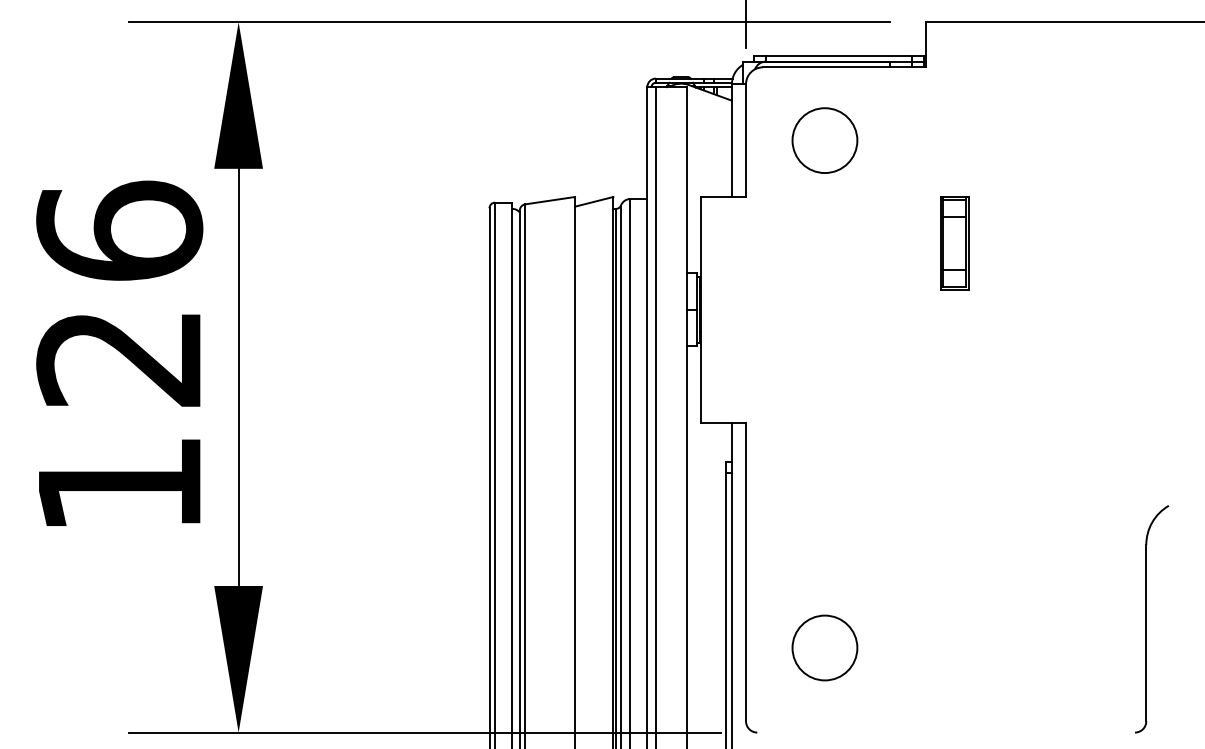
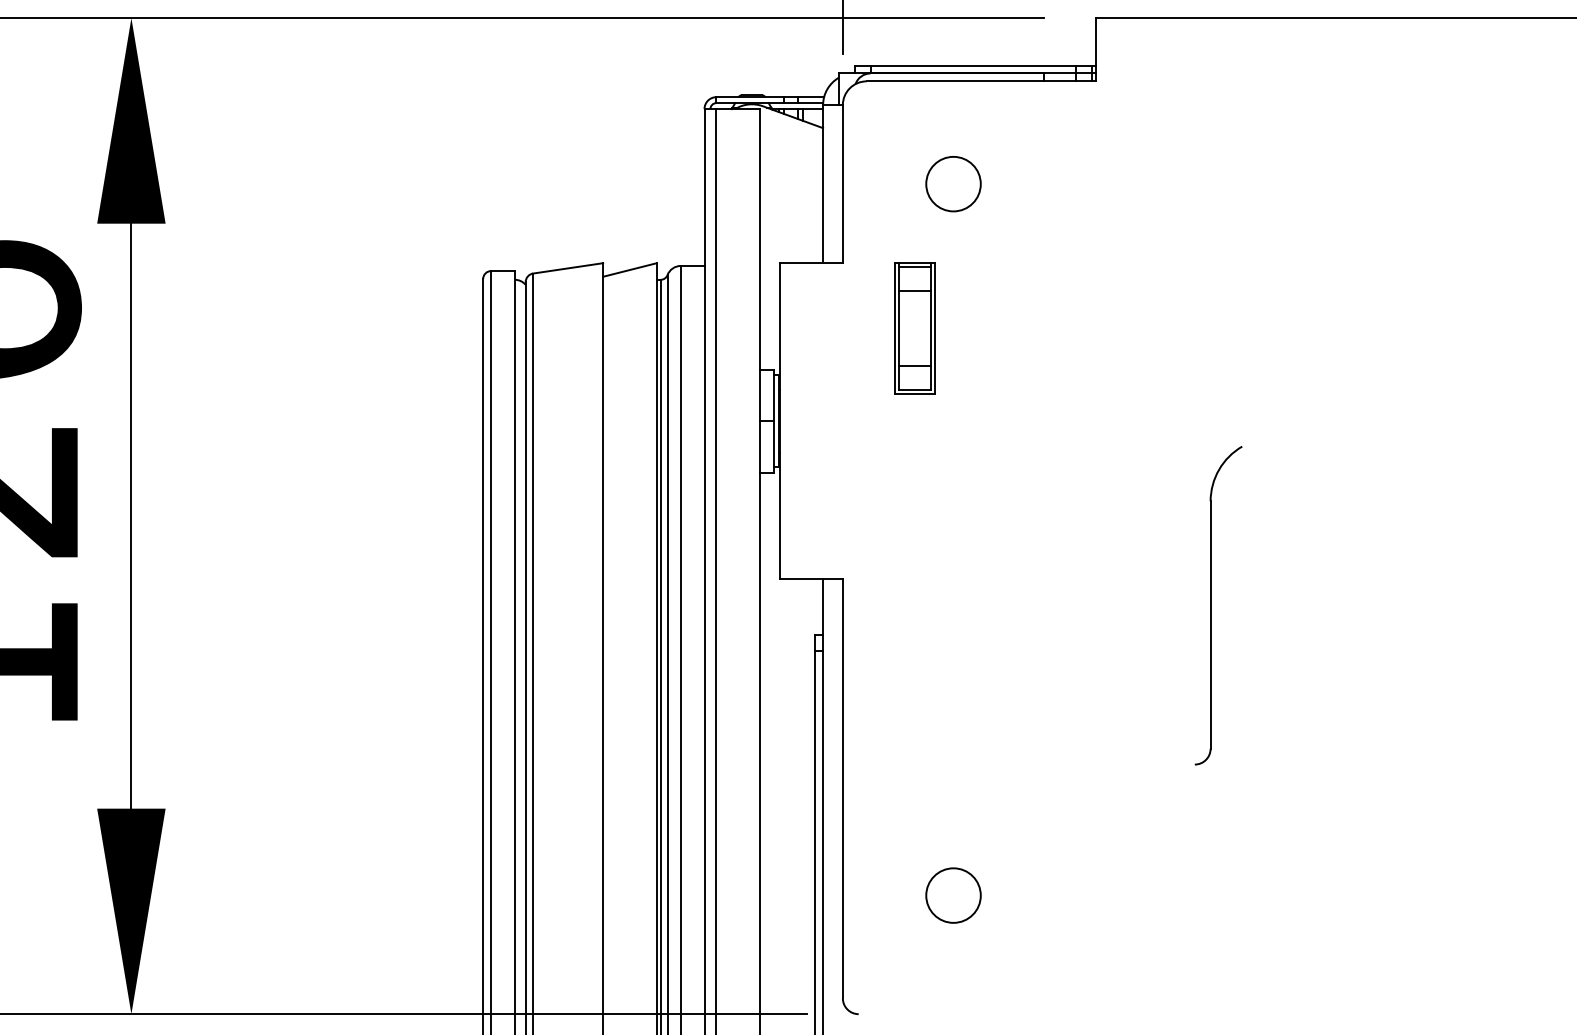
circle: (824, 140) -> (952, 183), size x0.6
part: (954, 243) -> (915, 328), moved
part: (1152, 619) -> (1219, 606), moved
circle: (824, 647) -> (952, 894), size x0.6

